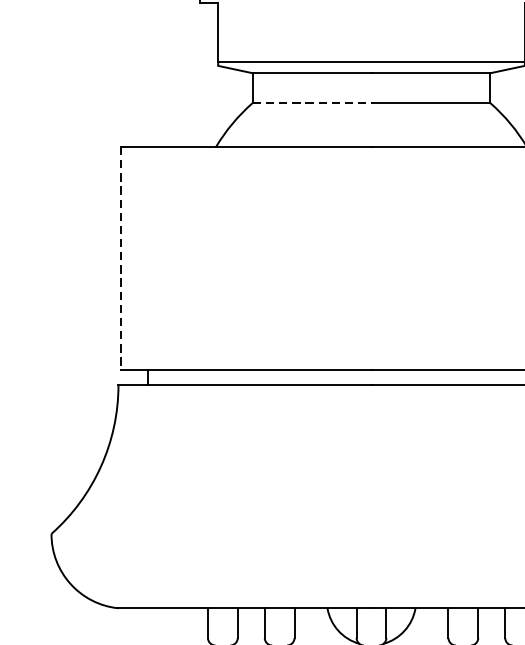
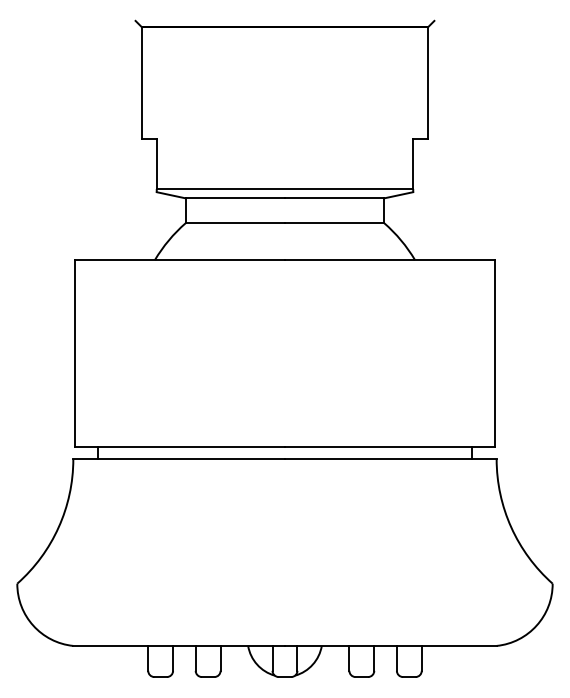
line: (312, 103) -> (235, 223), dashed -> solid
line: (121, 258) -> (75, 353), dashed -> solid

